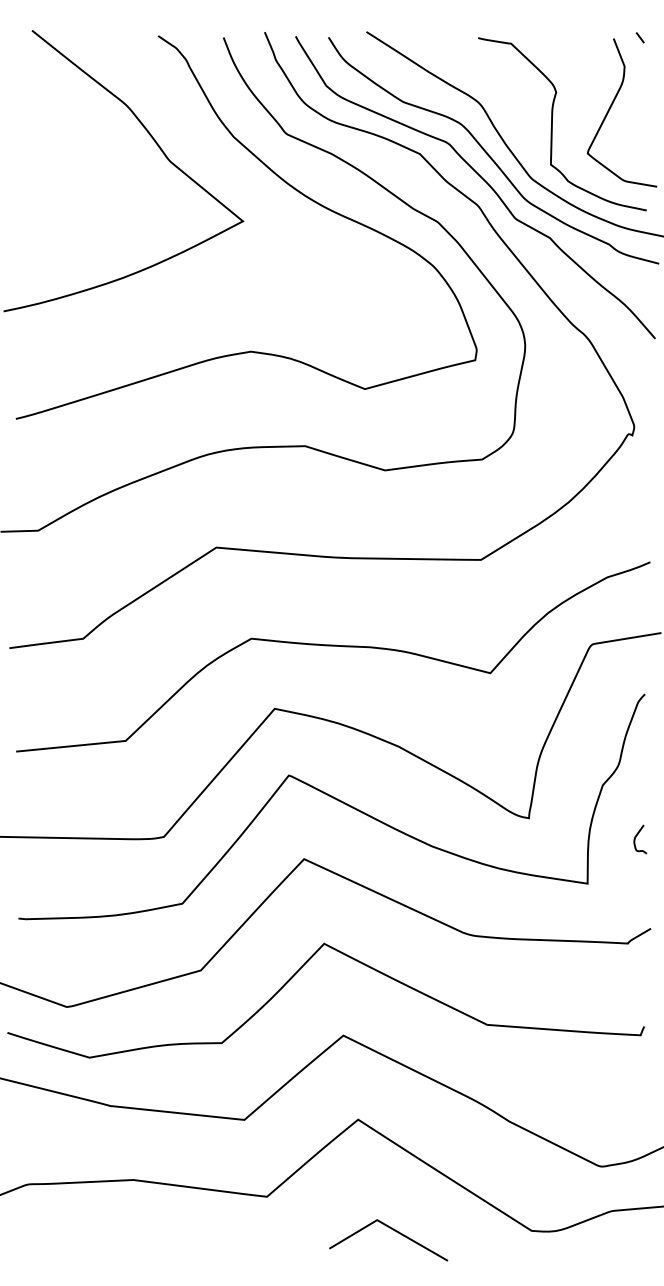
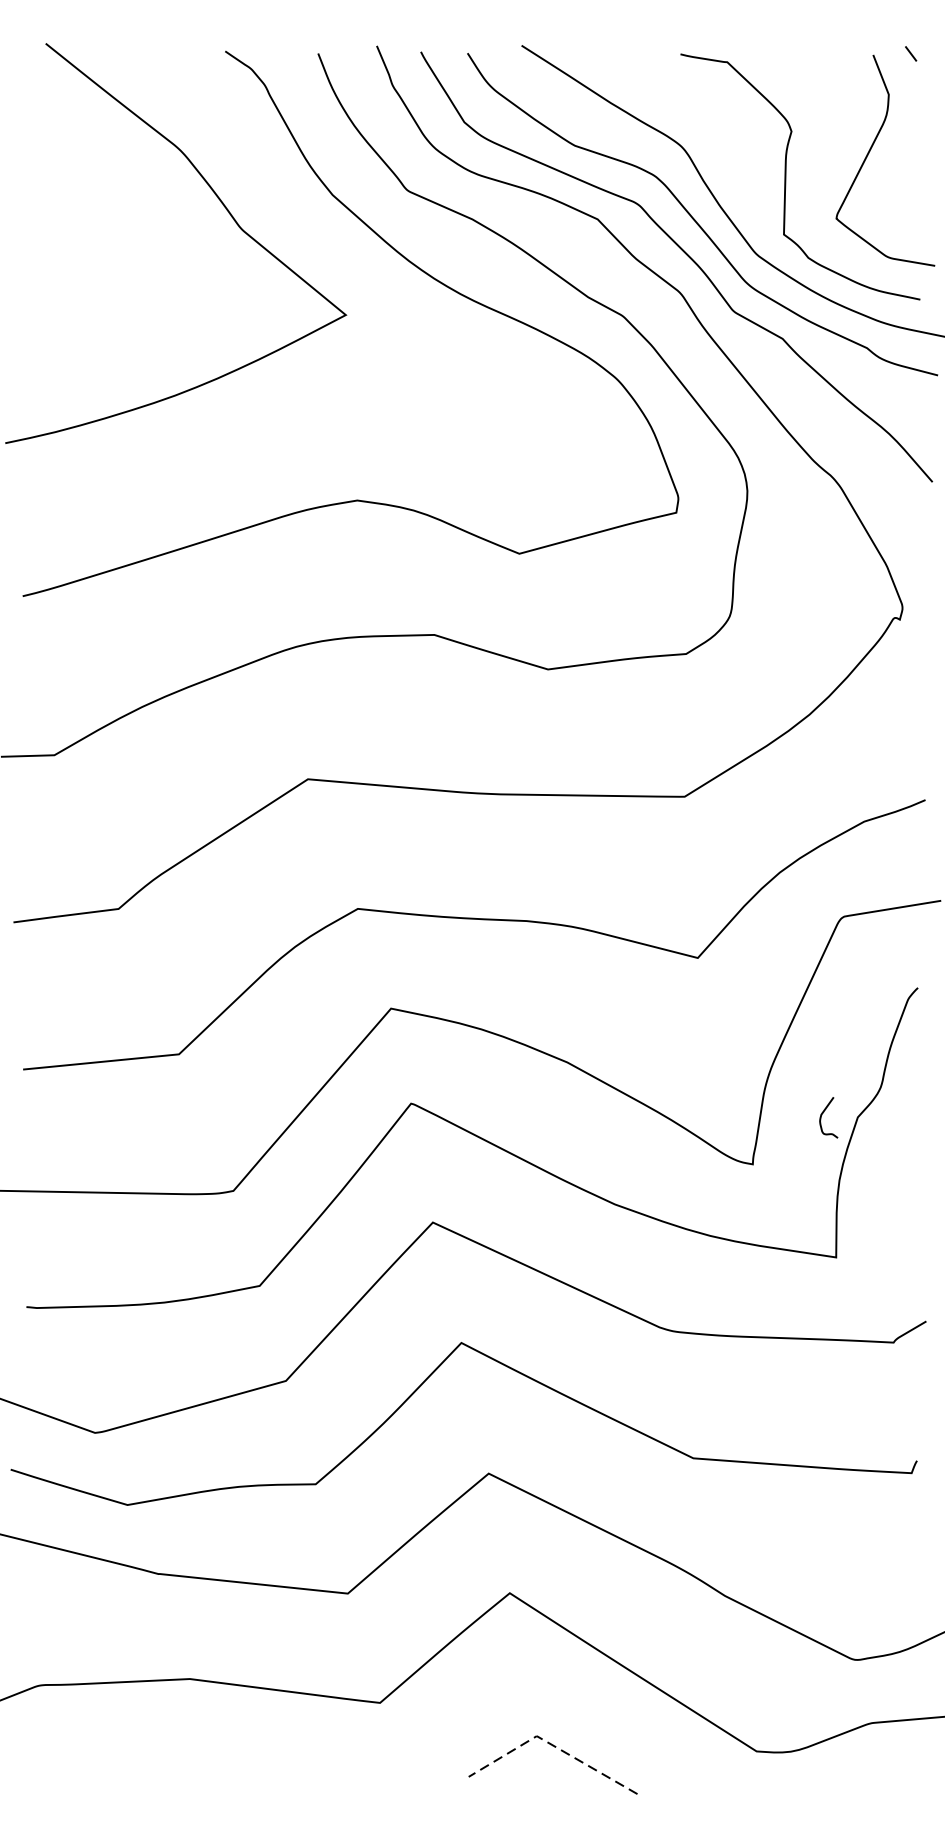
curve: (636, 837) -> (823, 1114), moved
line: (387, 1226) -> (551, 1745), solid -> dashed

